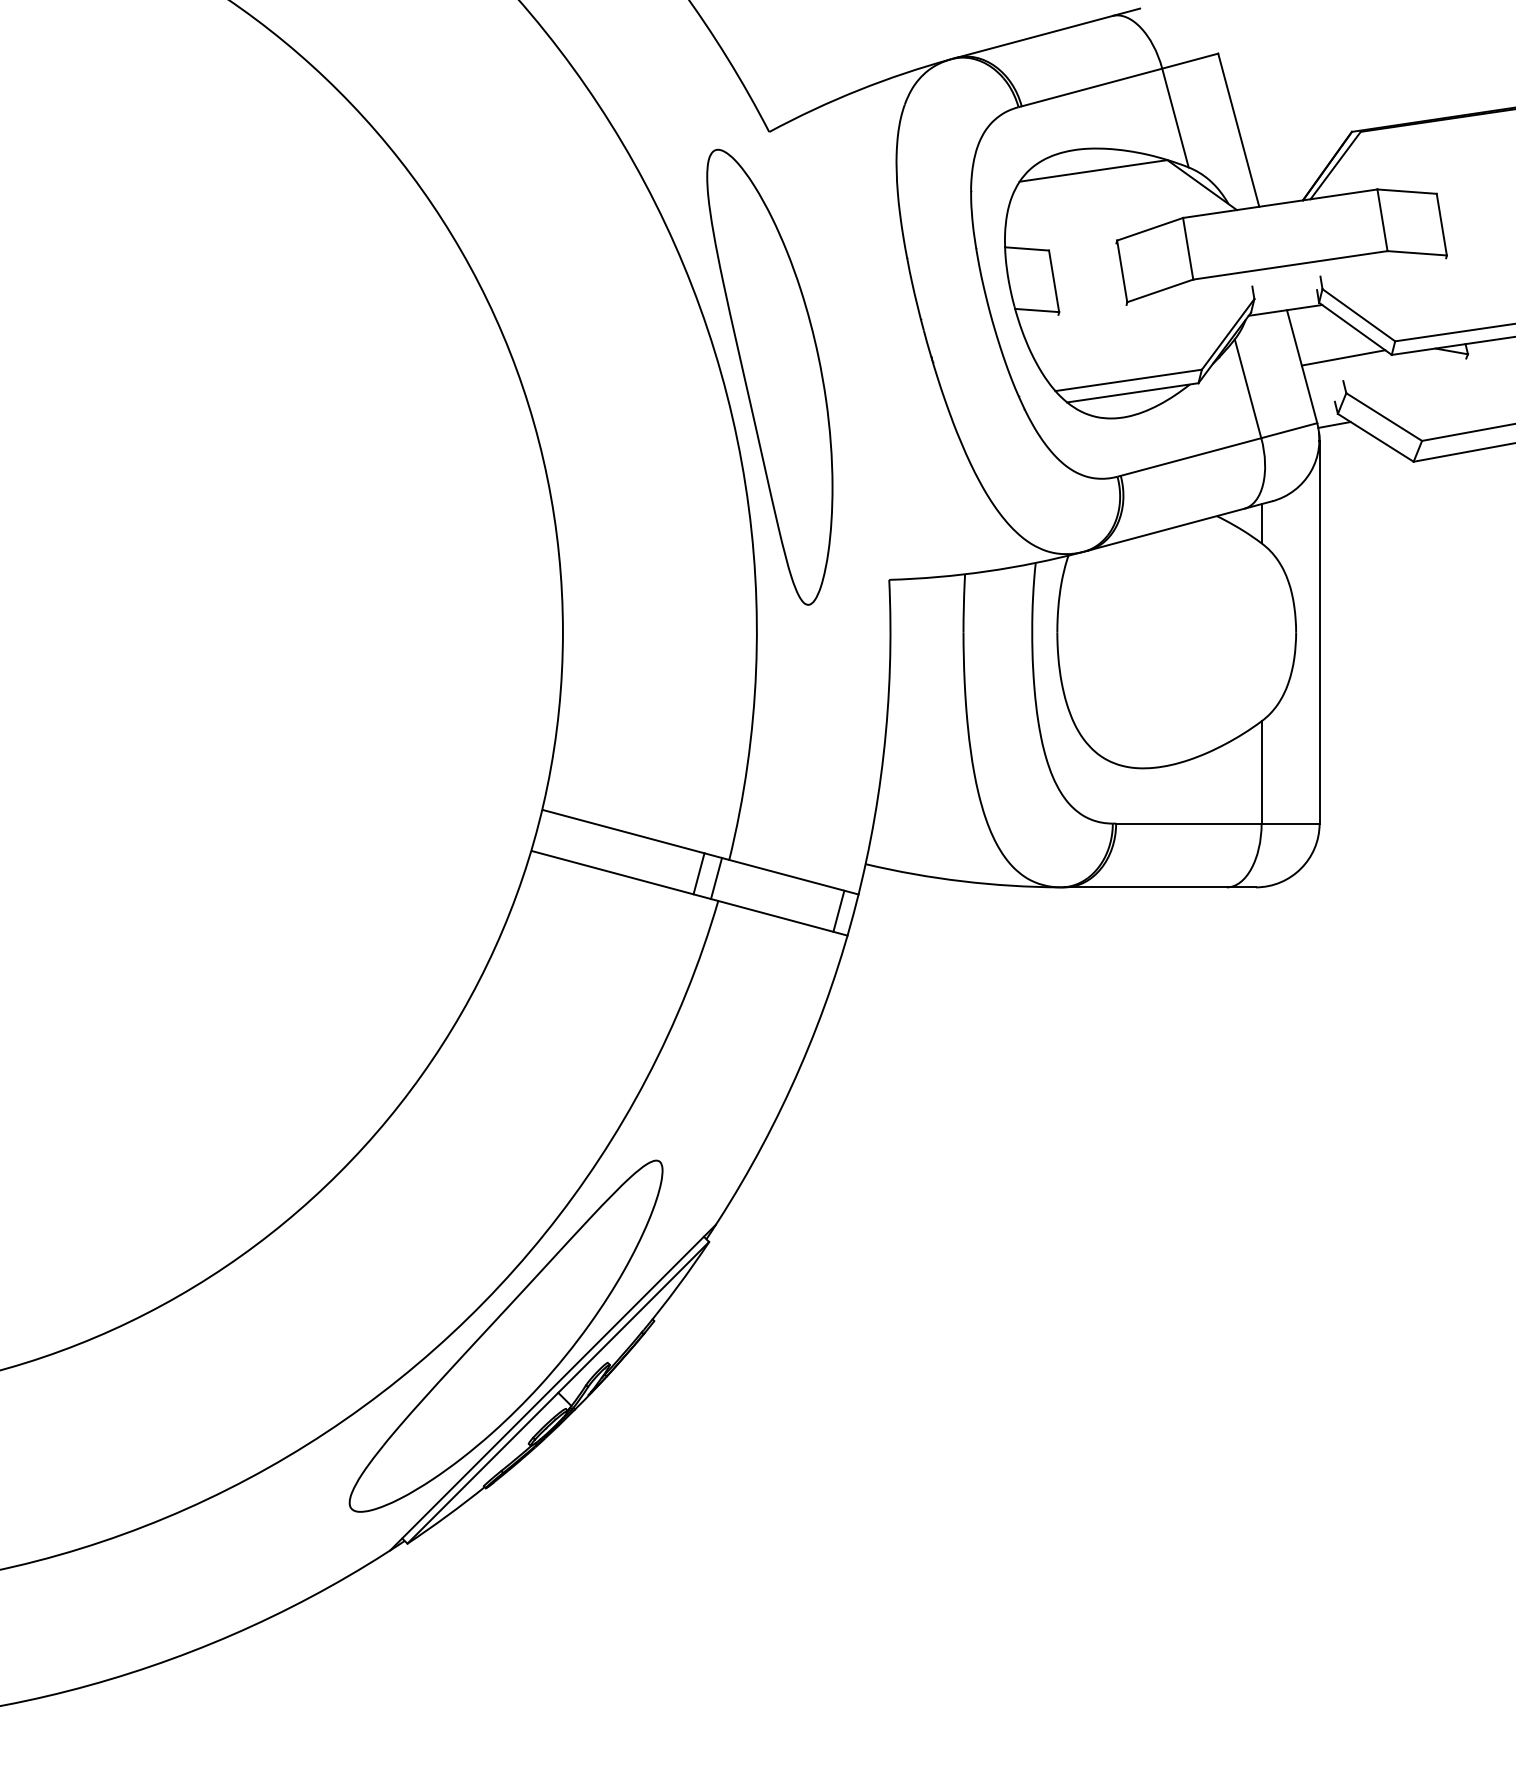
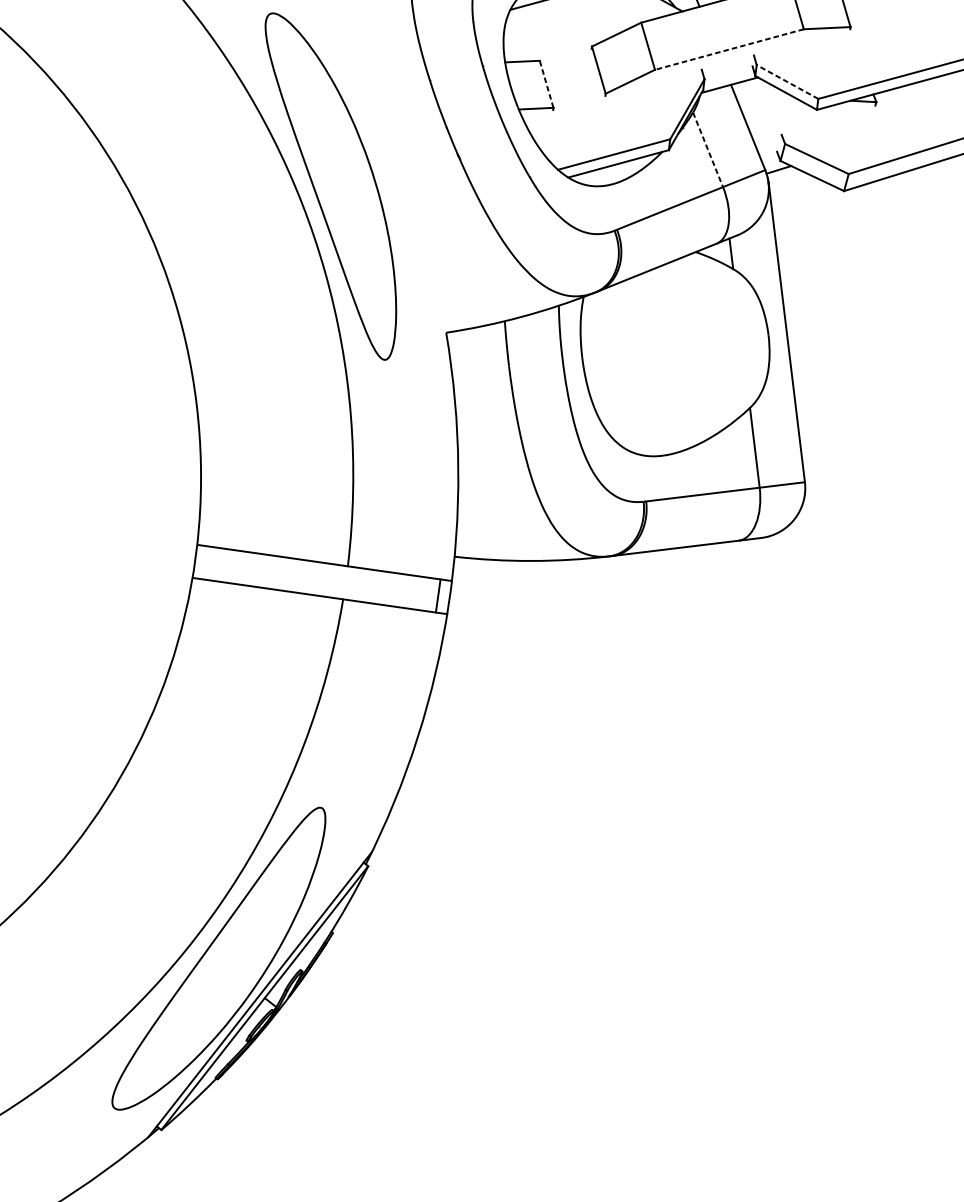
line: (1289, 265) -> (728, 49), solid -> dashed
line: (1054, 280) -> (546, 83), solid -> dashed
line: (1358, 315) -> (787, 82), solid -> dashed
line: (1343, 357) -> (779, 116), removed
line: (1248, 389) -> (708, 150), solid -> dashed
line: (698, 873) -> (325, 579), removed
line: (716, 878) -> (339, 581), removed

